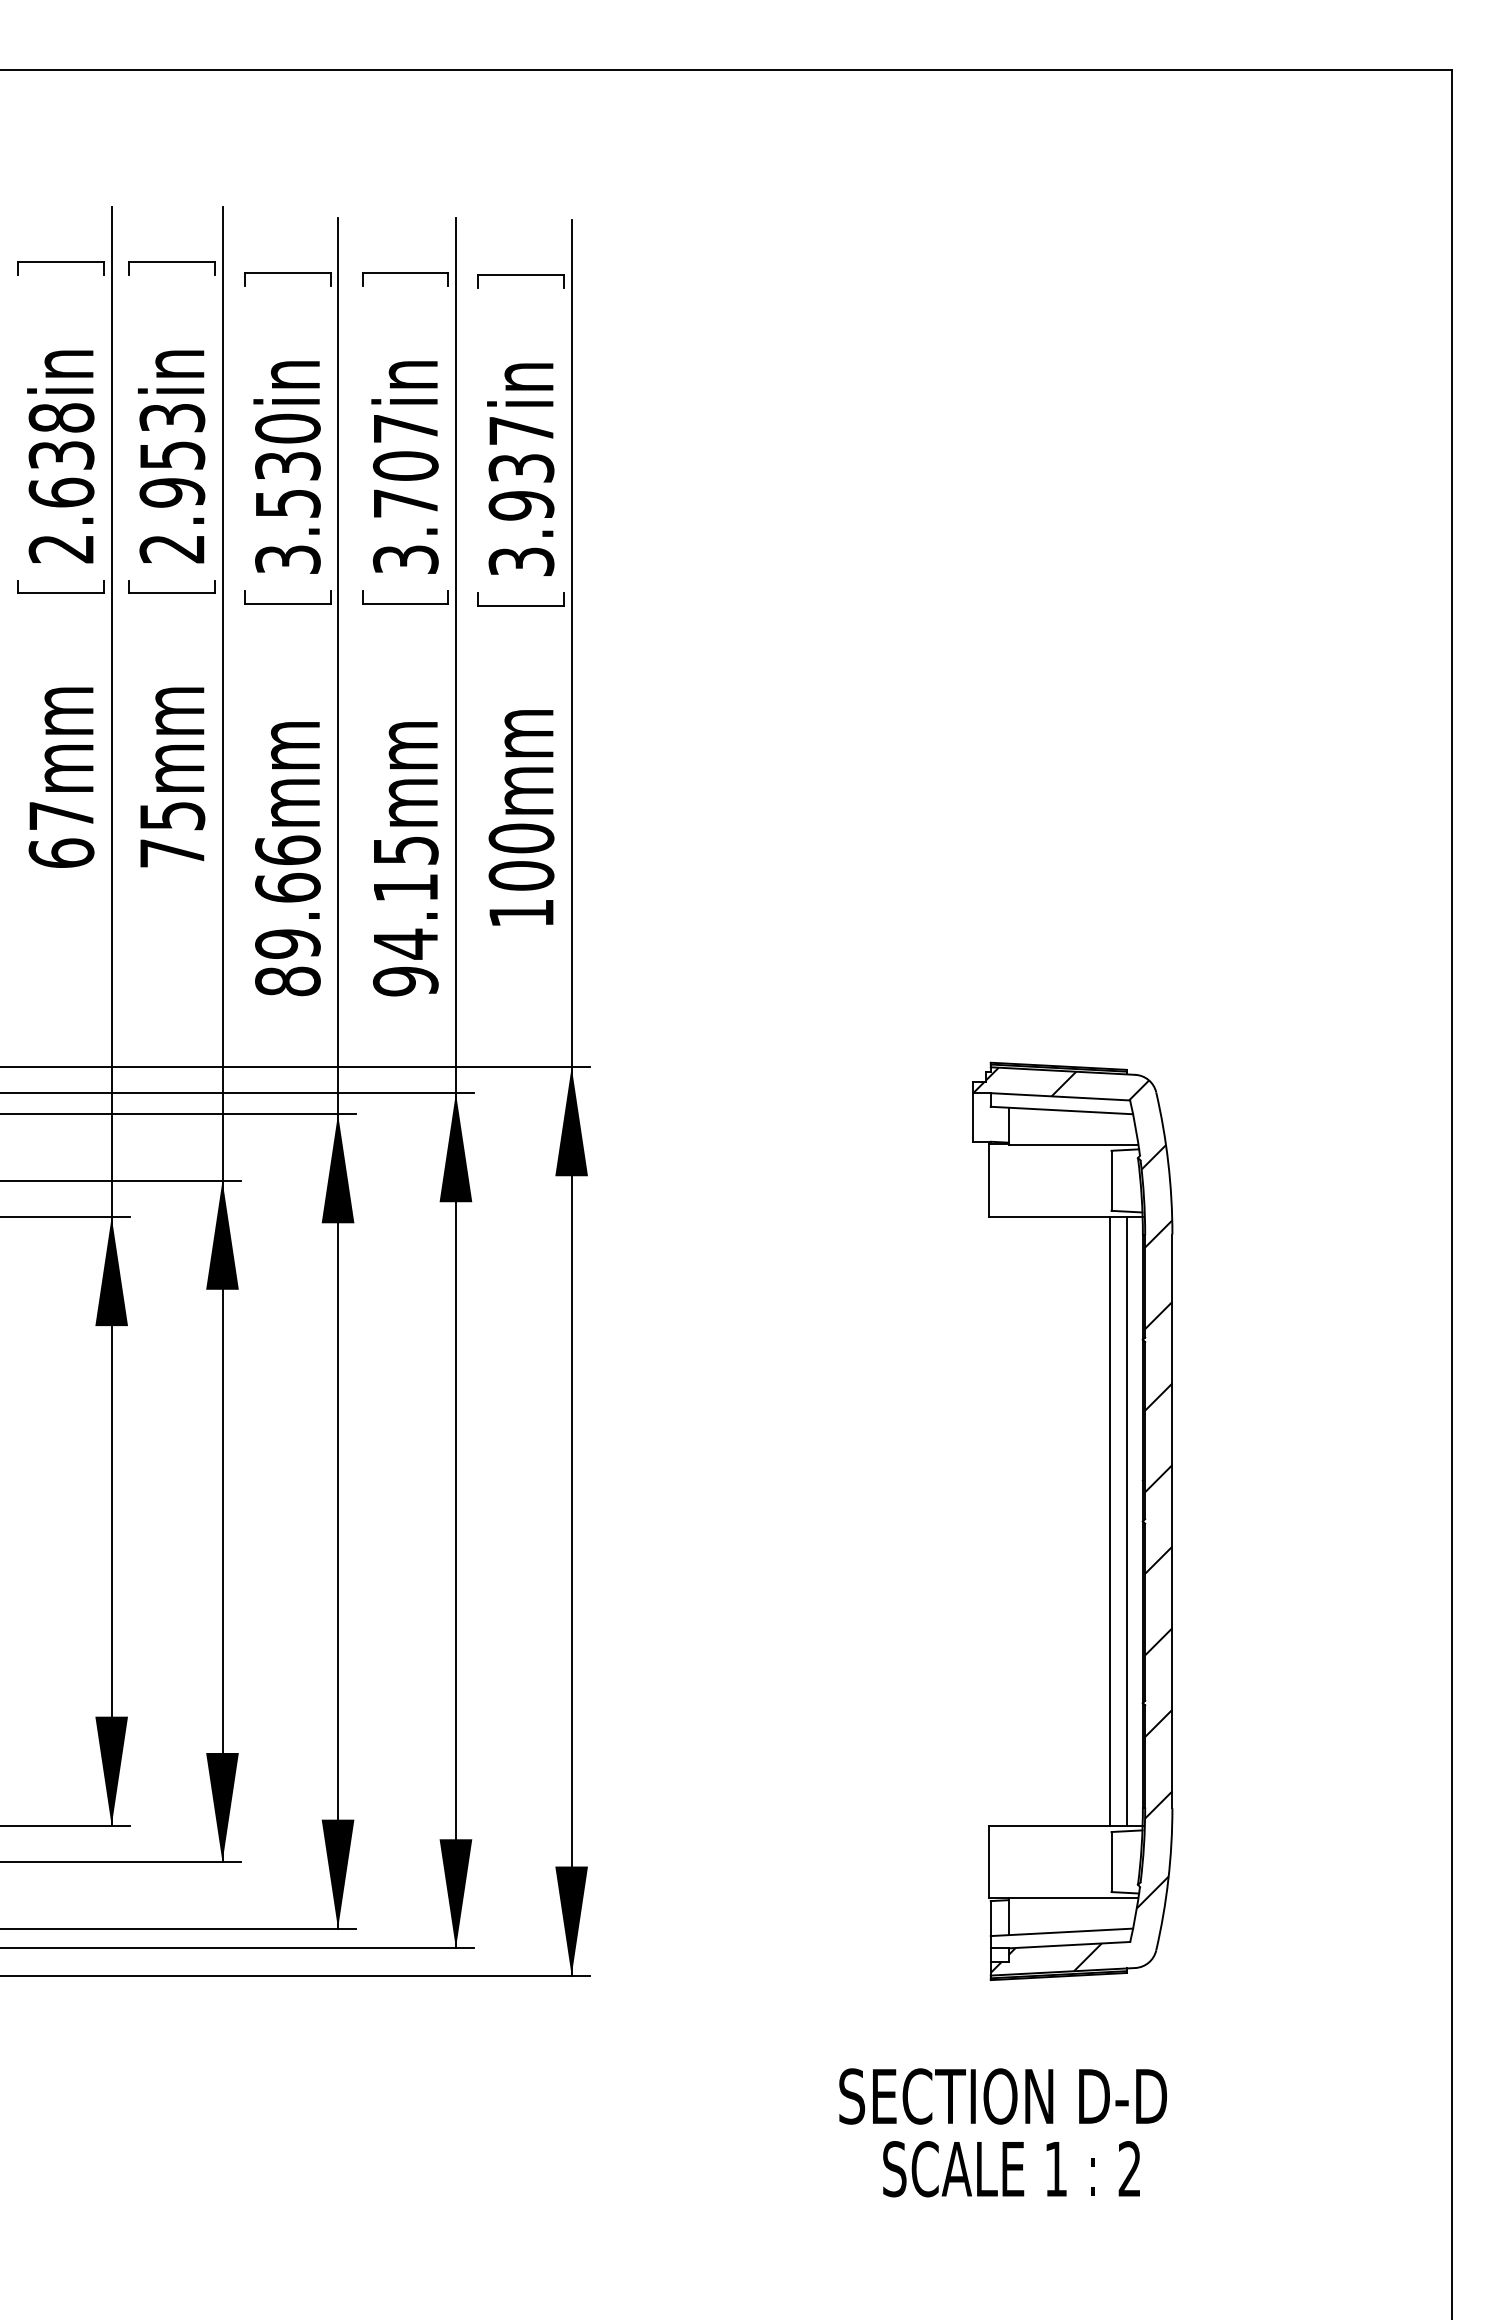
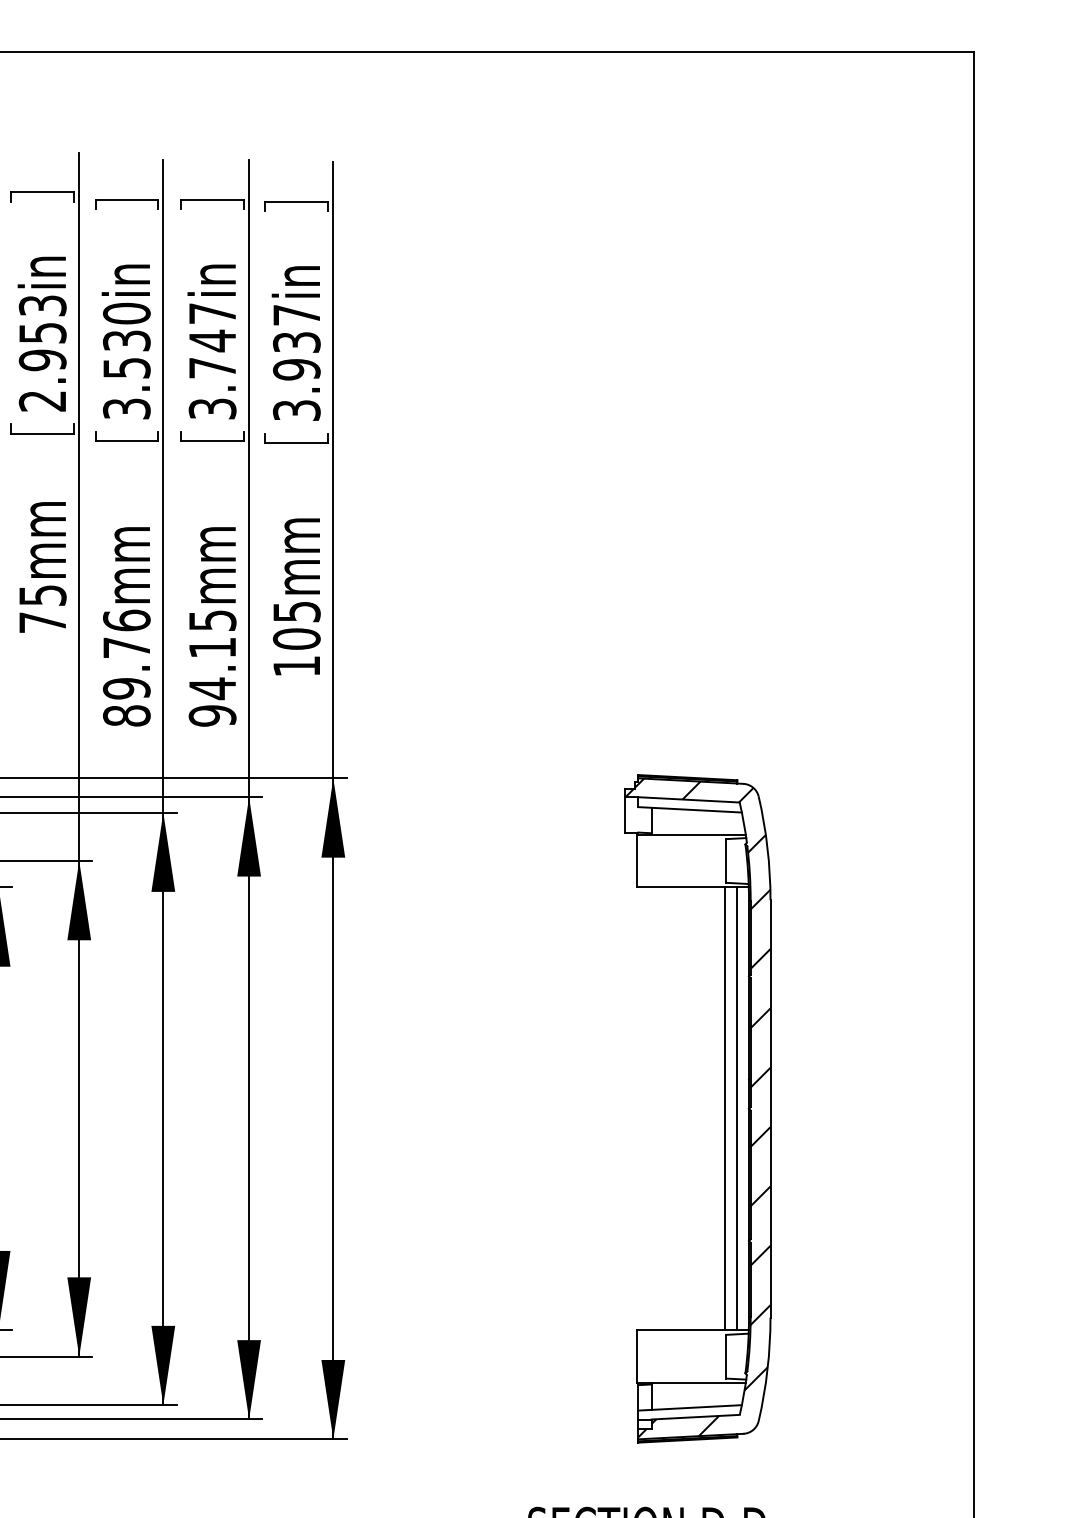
text: (405, 465) -> (212, 340), 3.707in -> 3.747in
text: (521, 838) -> (296, 611), 100mm -> 105mm
text: (287, 887) -> (126, 647), 89.66mm -> 89.76mm

